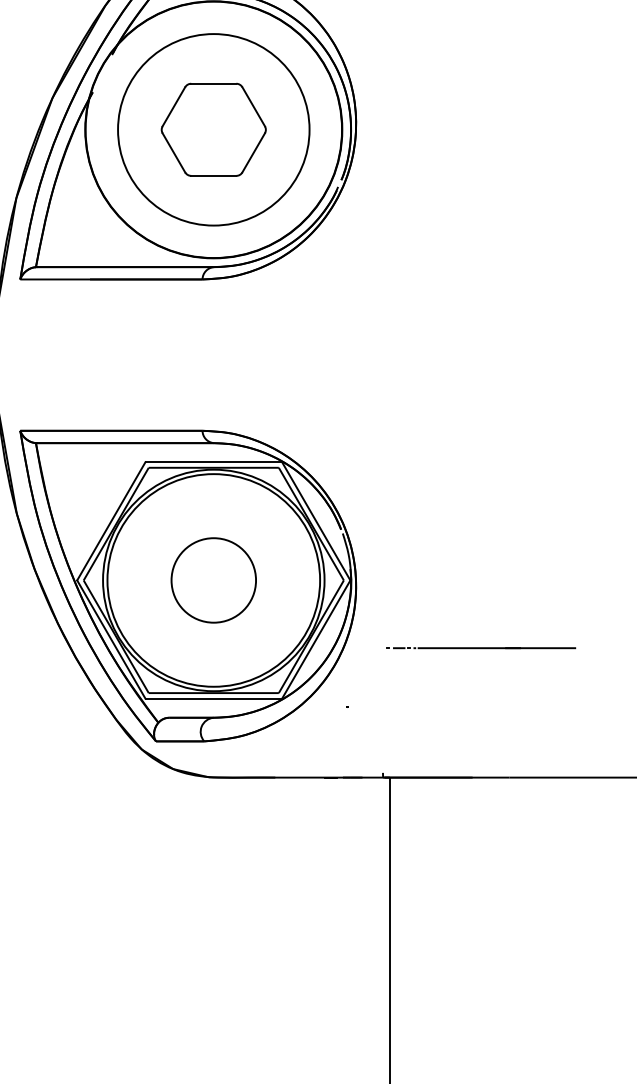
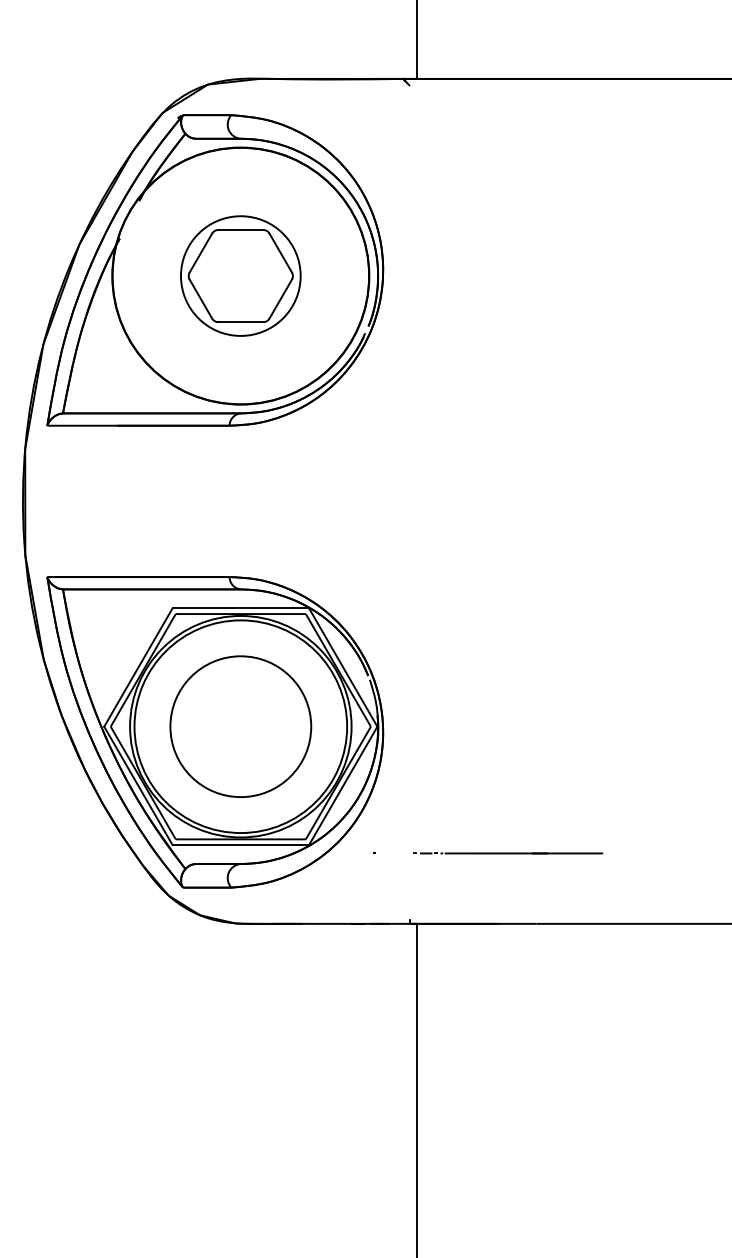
circle: (213, 129) -> (240, 275), size x0.62
circle: (213, 580) -> (240, 726), size x1.67
line: (481, 648) -> (508, 853), moved

